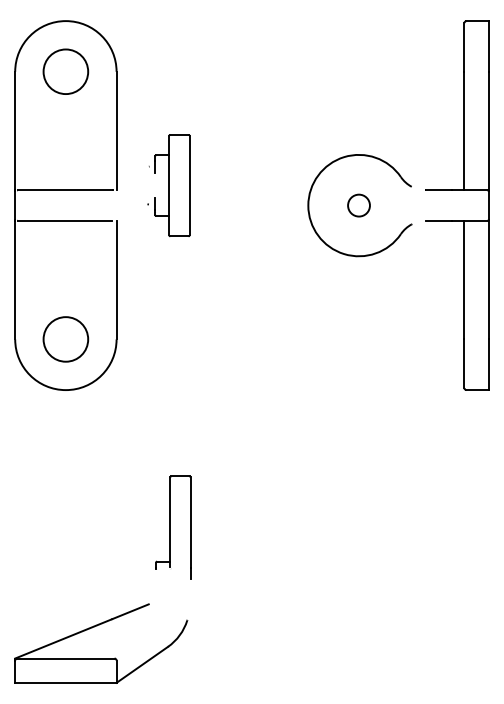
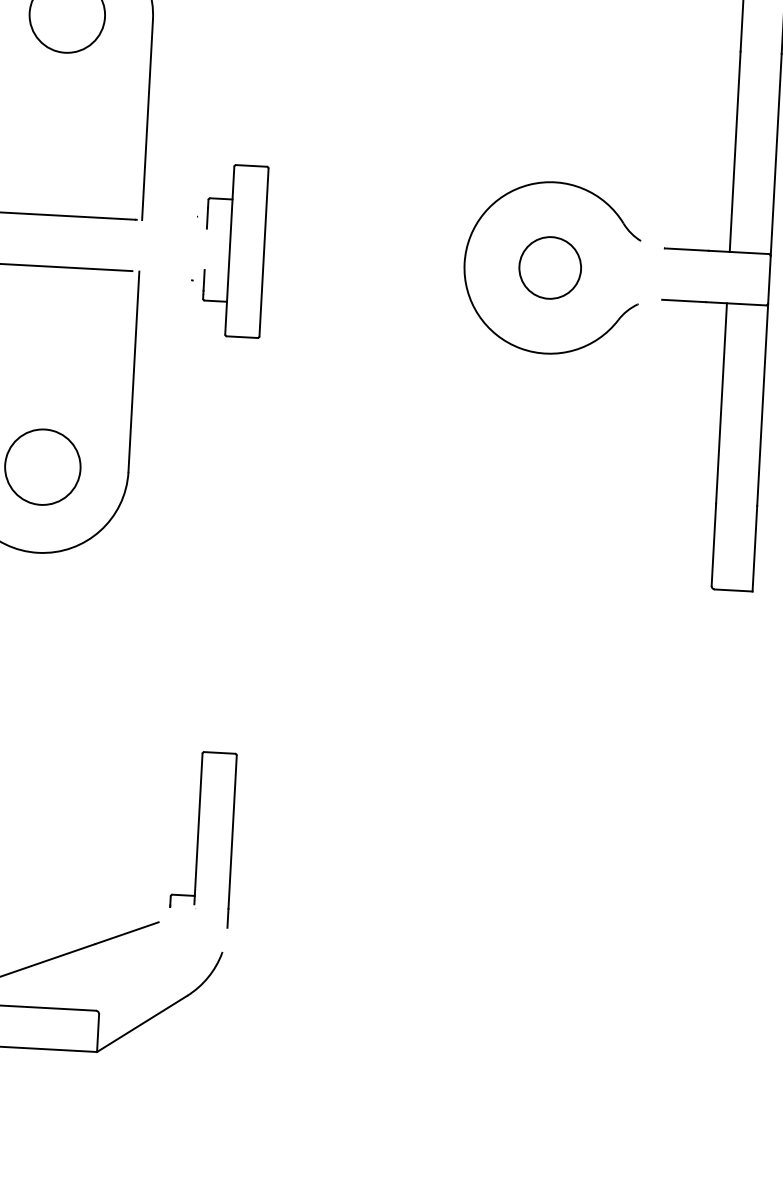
part: (168, 185) -> (228, 250), moved
circle: (358, 205) -> (549, 267), size x1.67
part: (173, 527) -> (203, 838), moved

